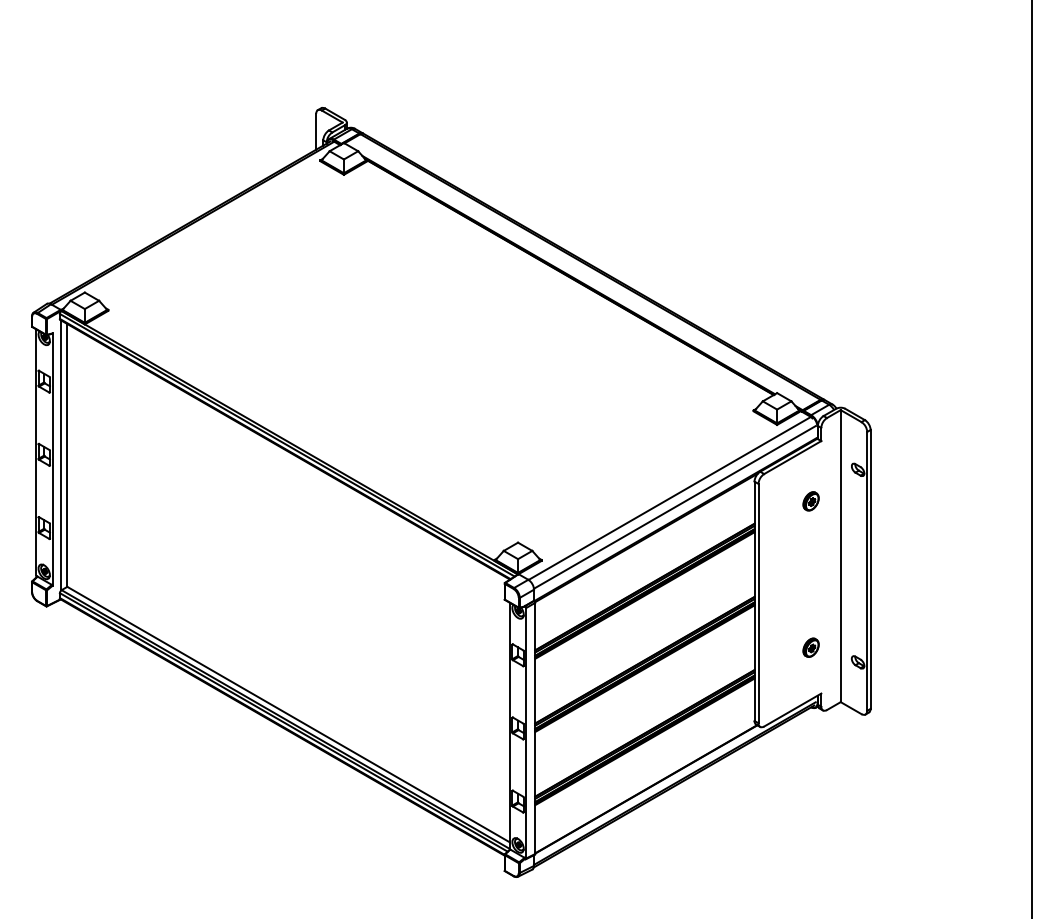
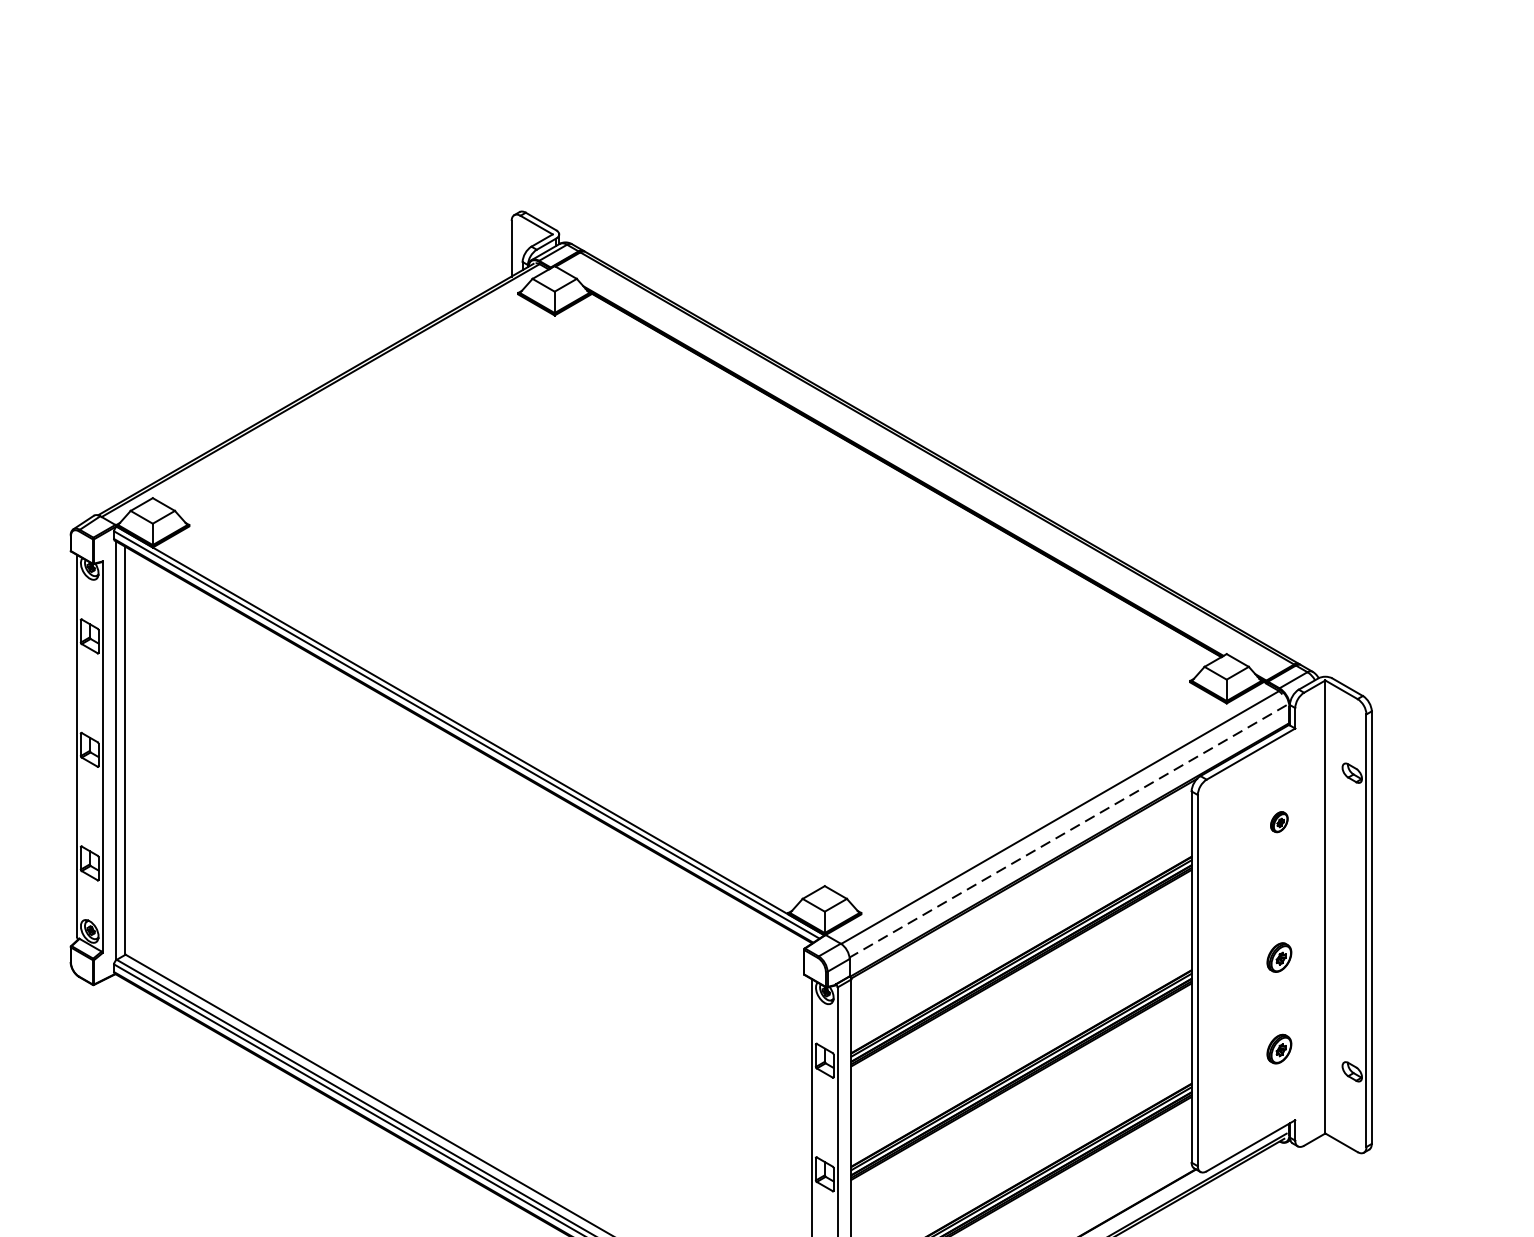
part: (810, 501) -> (1278, 822), size x0.7
line: (674, 507) -> (1067, 831), solid -> dashed
part: (810, 588) -> (1278, 957), added

